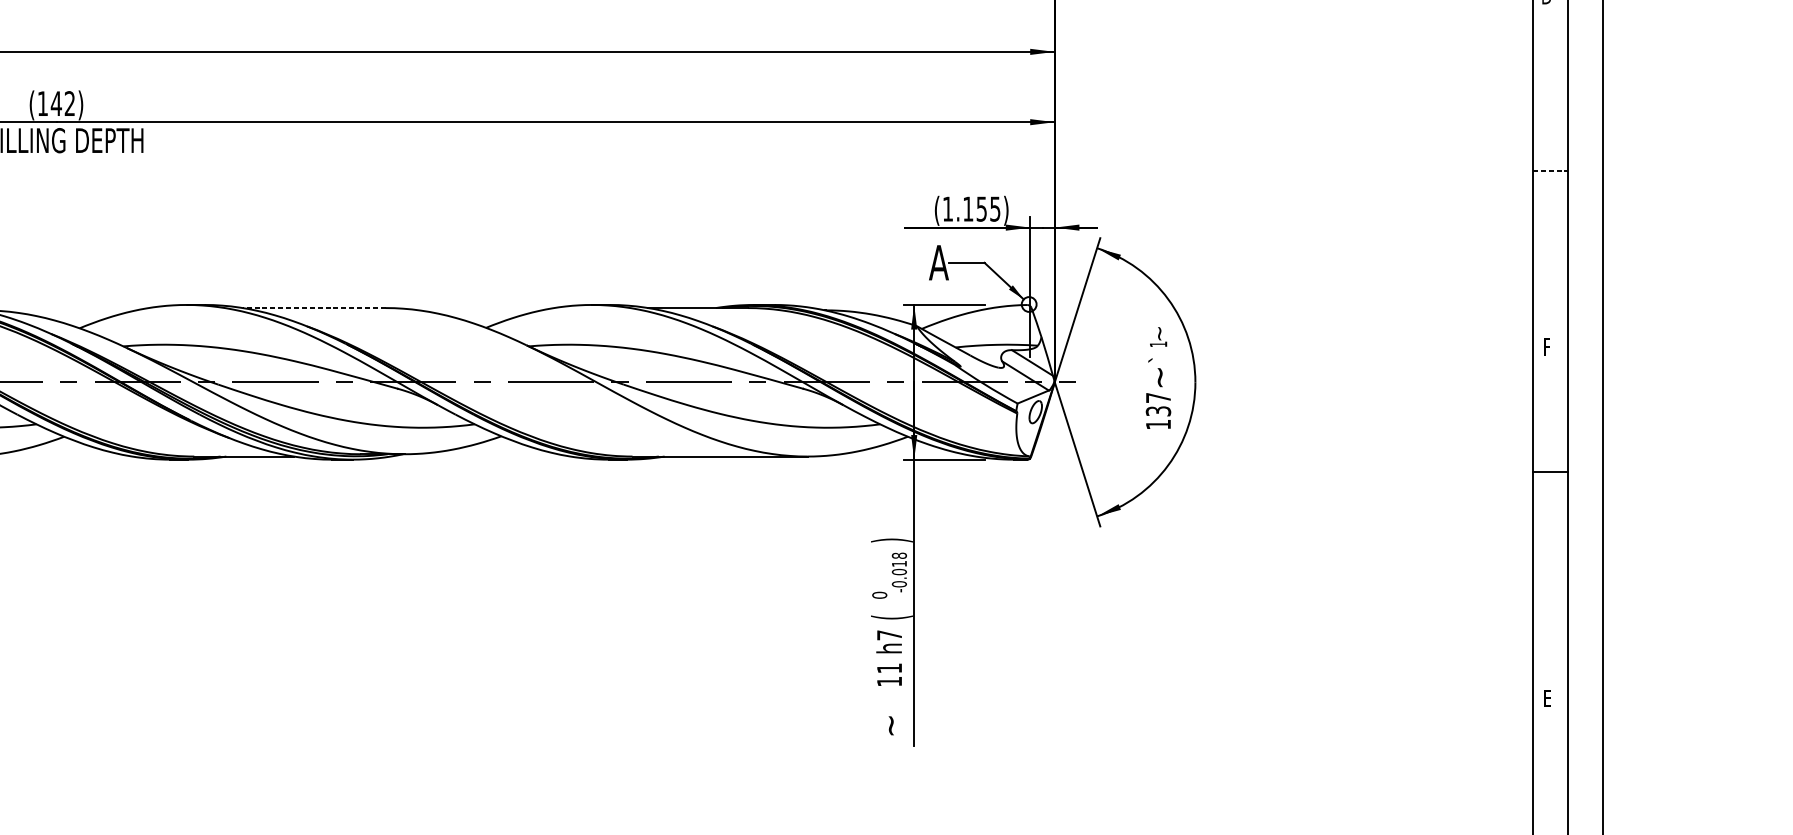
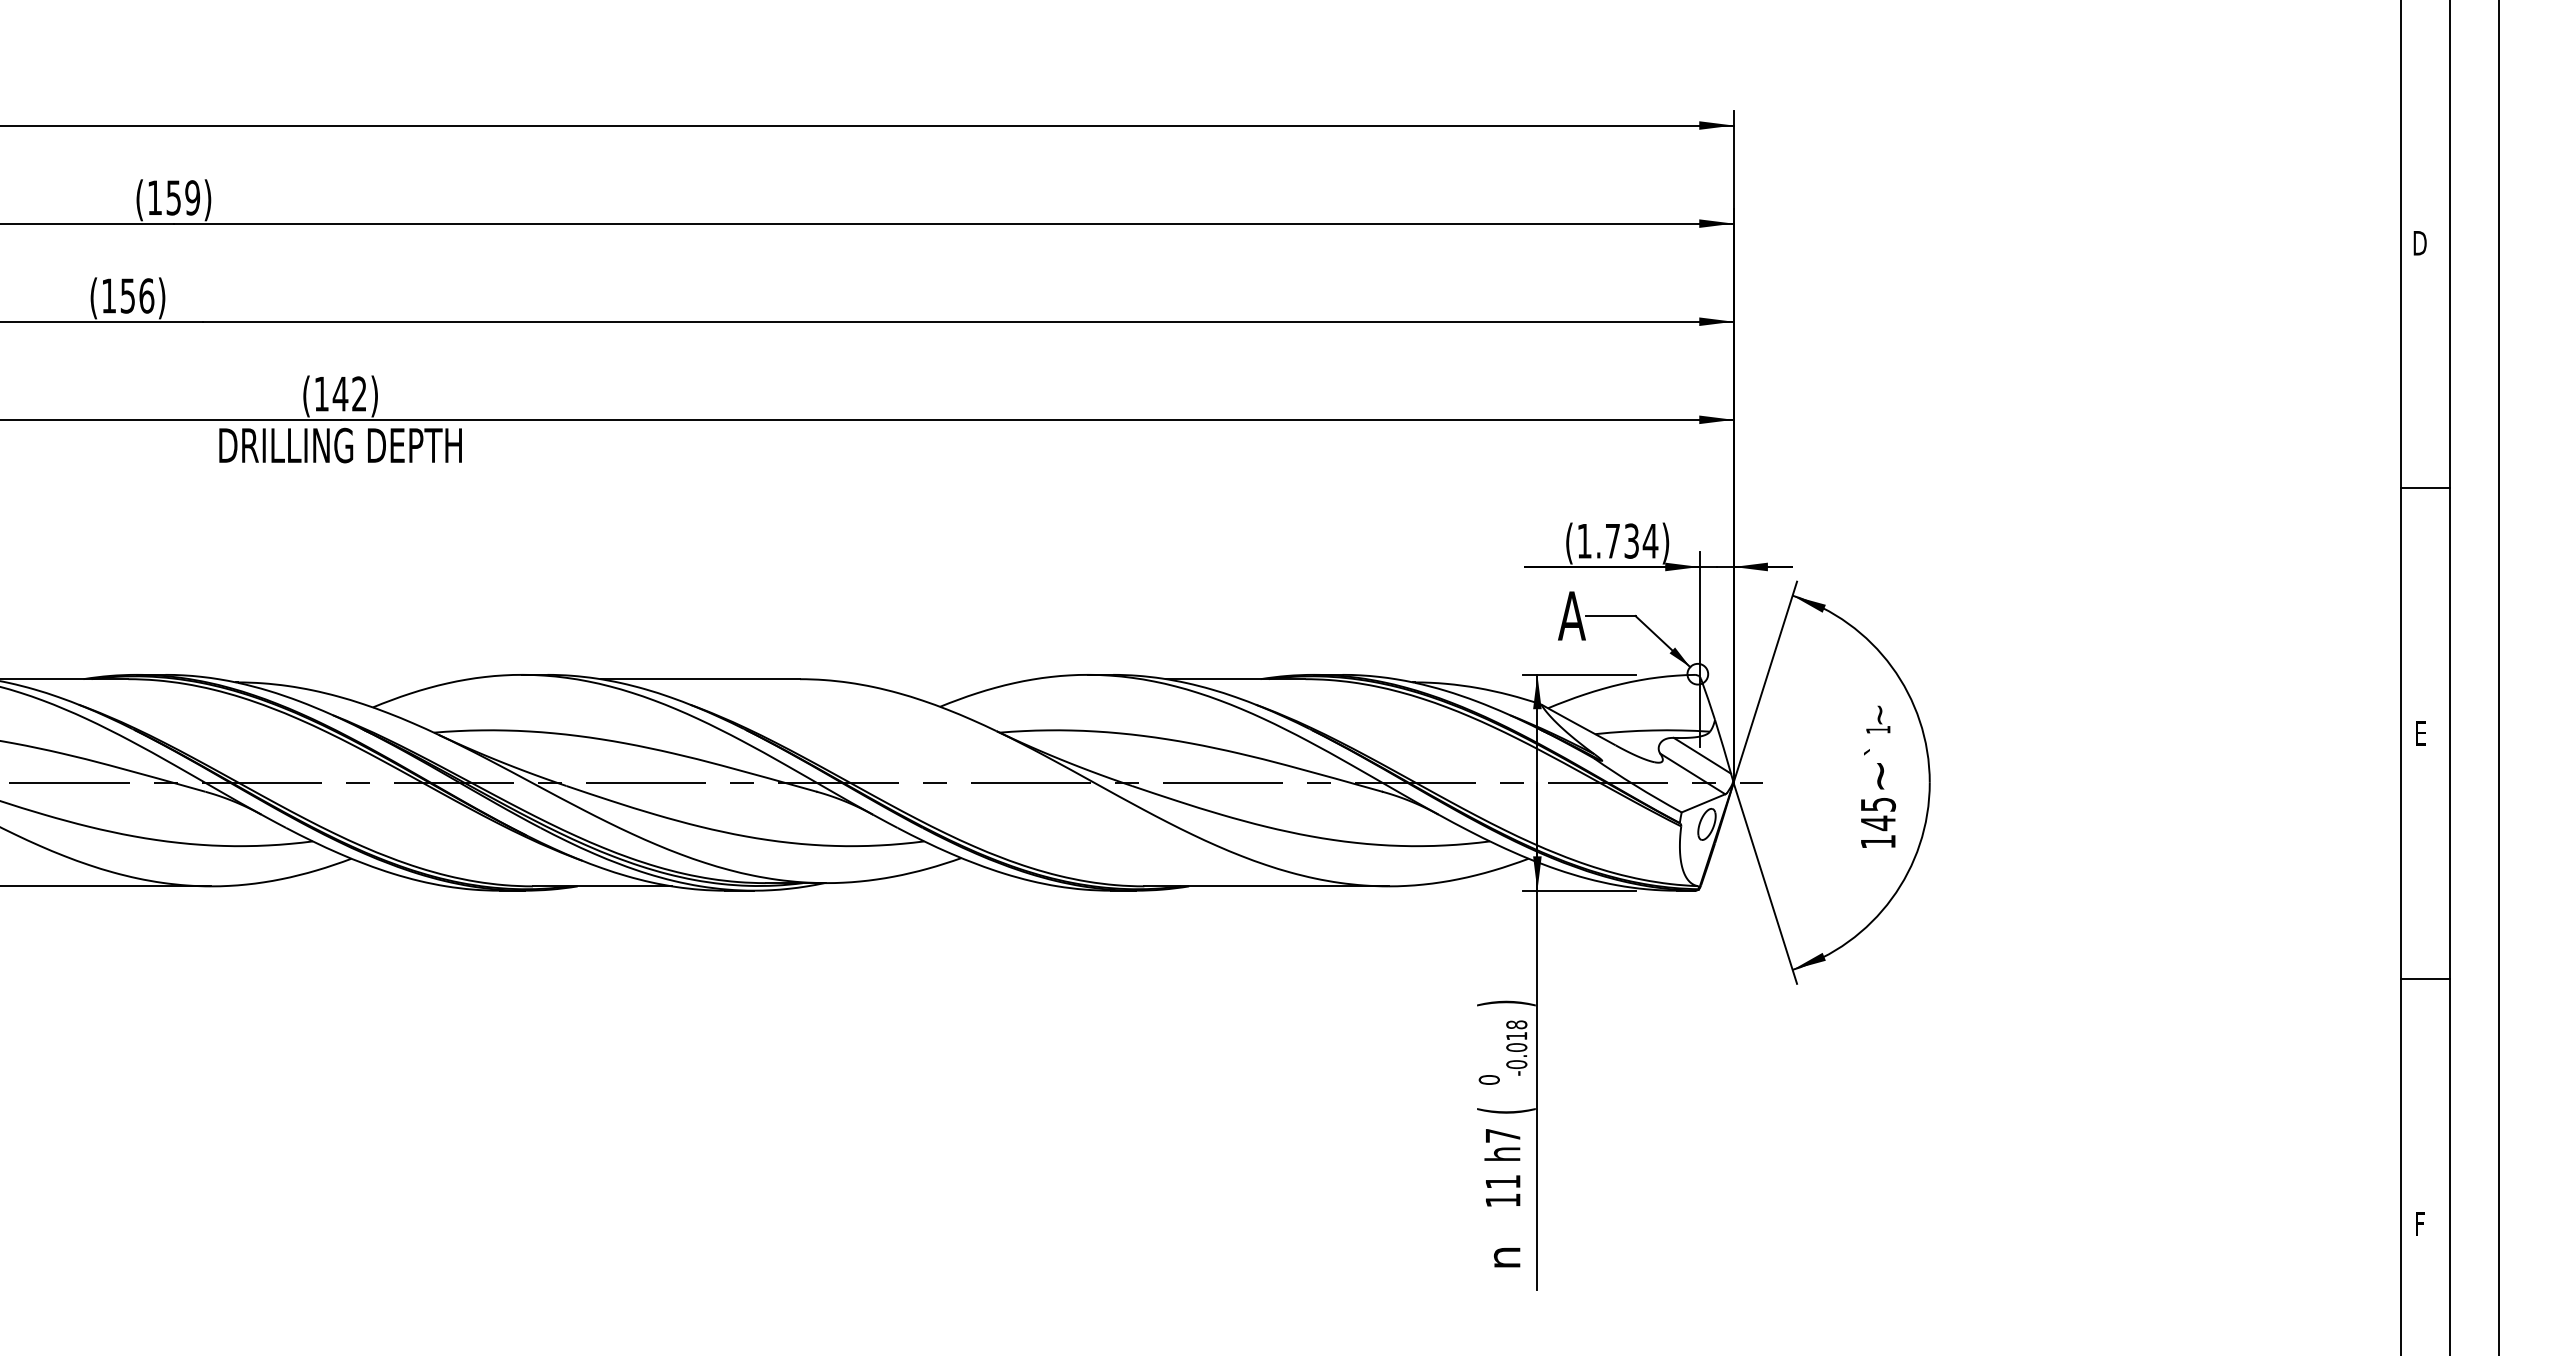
line: (1550, 171) -> (2425, 488), dashed -> solid
text: (982, 208) -> (1632, 540), (1.155) -> (1.734)
line: (314, 308) -> (700, 679), dashed -> solid
text: (1547, 346) -> (2421, 733), F -> E
text: (1158, 405) -> (1878, 814), 137 -> 145
line: (1549, 471) -> (2424, 978), moved
text: (1547, 698) -> (2421, 1223), E -> F
text: (892, 725) -> (1506, 1261), ~ -> n

